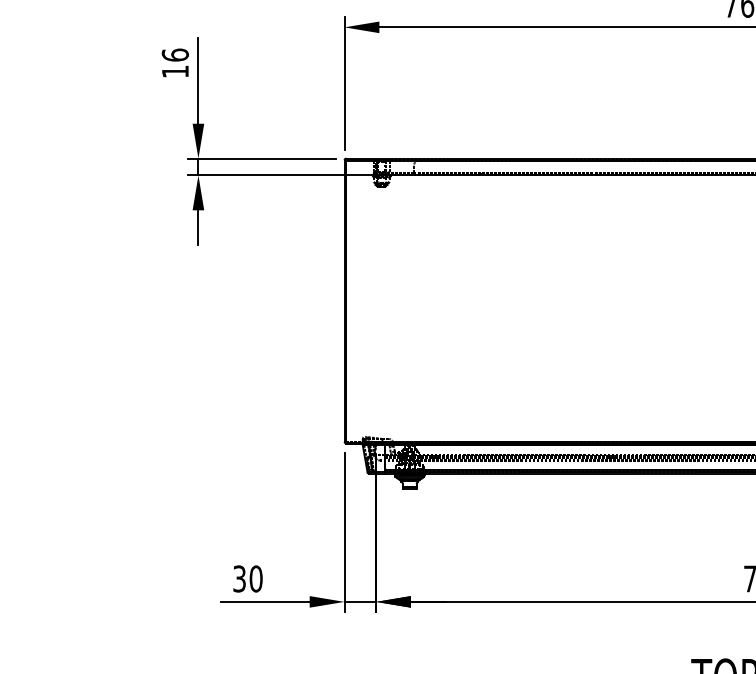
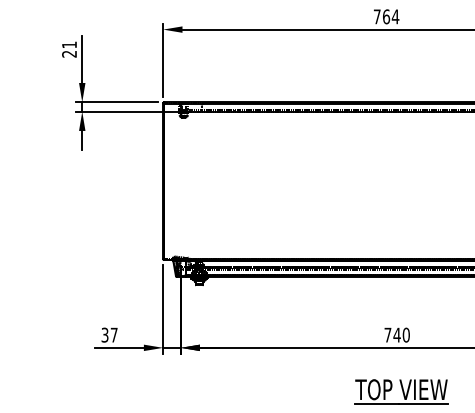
text: (175, 63) -> (69, 49), 16 -> 21
text: (254, 577) -> (113, 334), 30 -> 37

